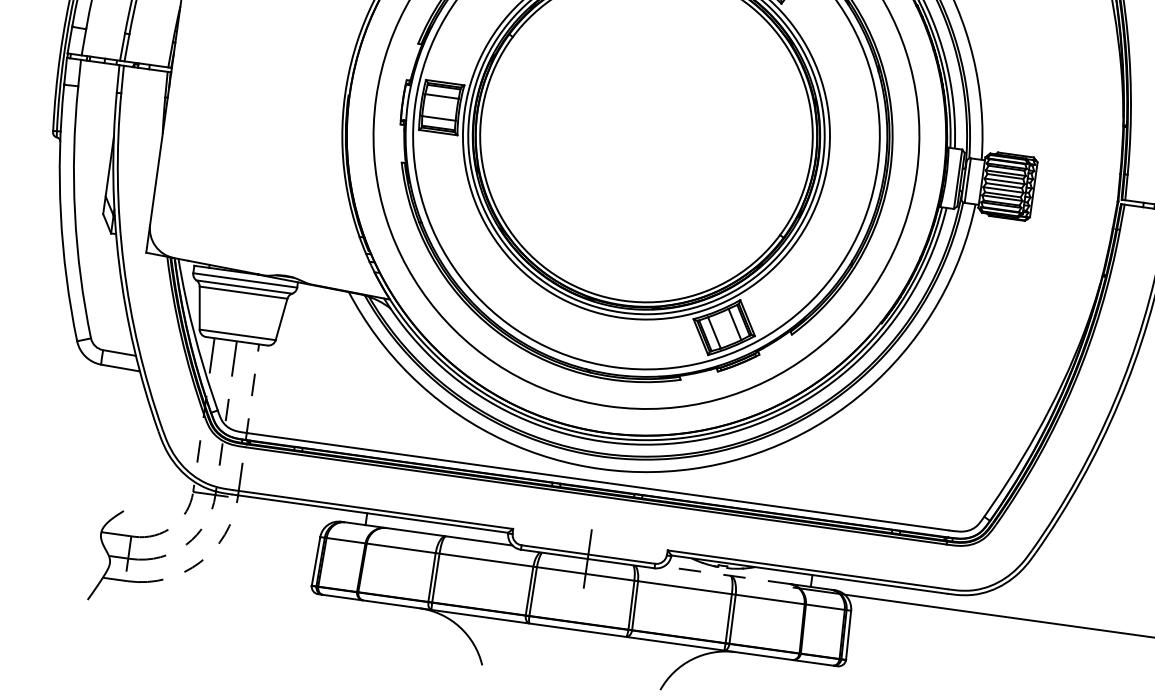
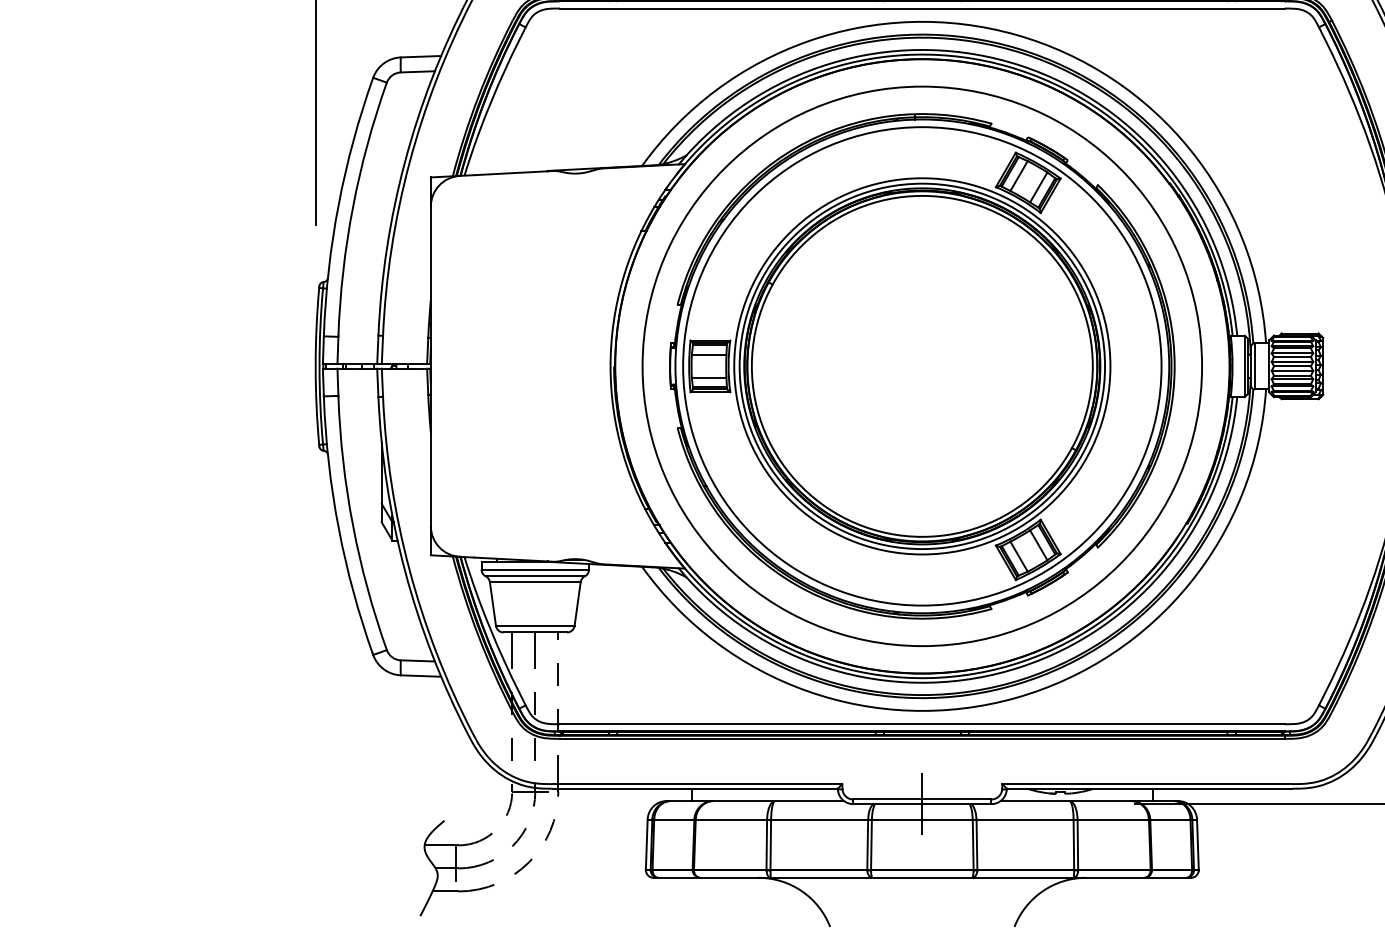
line: (726, 575) -> (1065, 801), dashed -> solid

